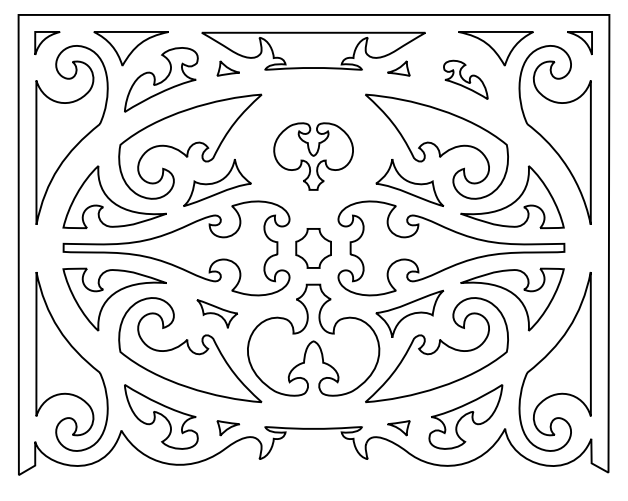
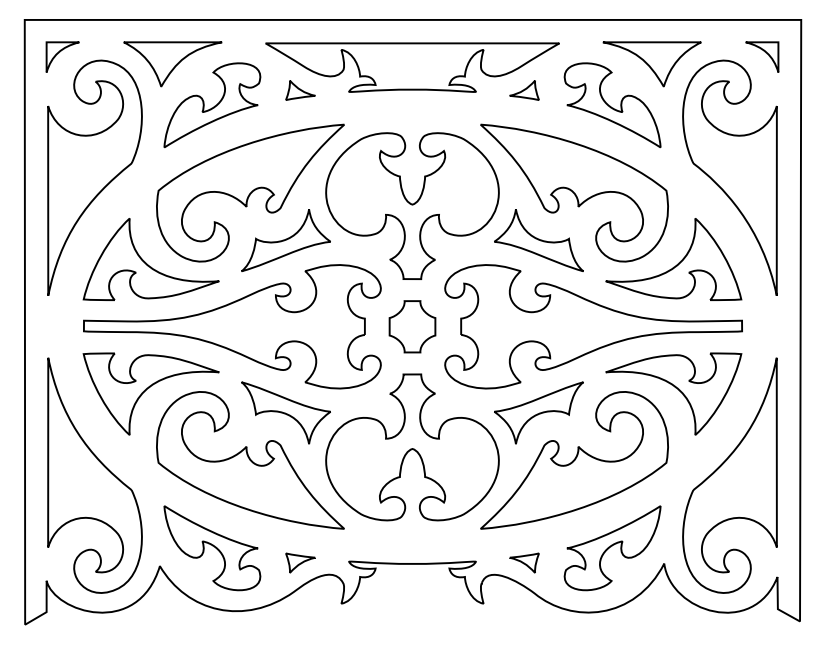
part: (465, 80) -> (612, 105), size x1.67
part: (313, 156) -> (412, 205), size x1.67
part: (216, 313) -> (285, 412), size x1.67

